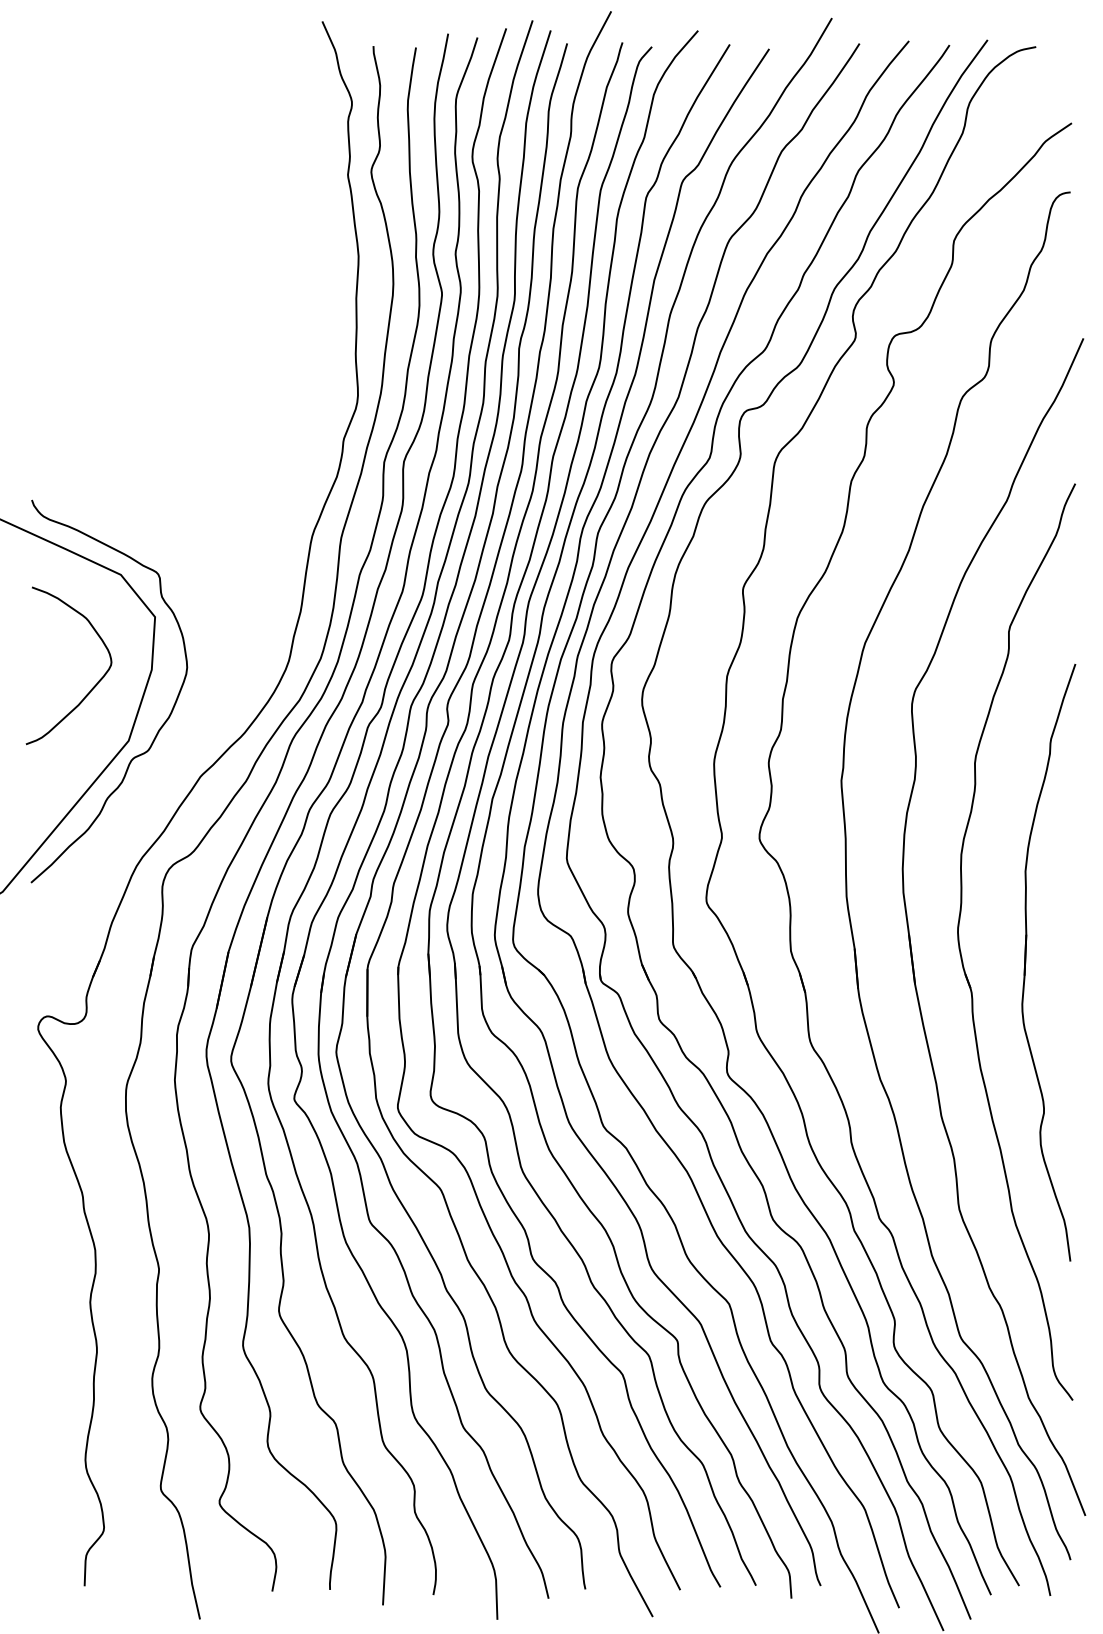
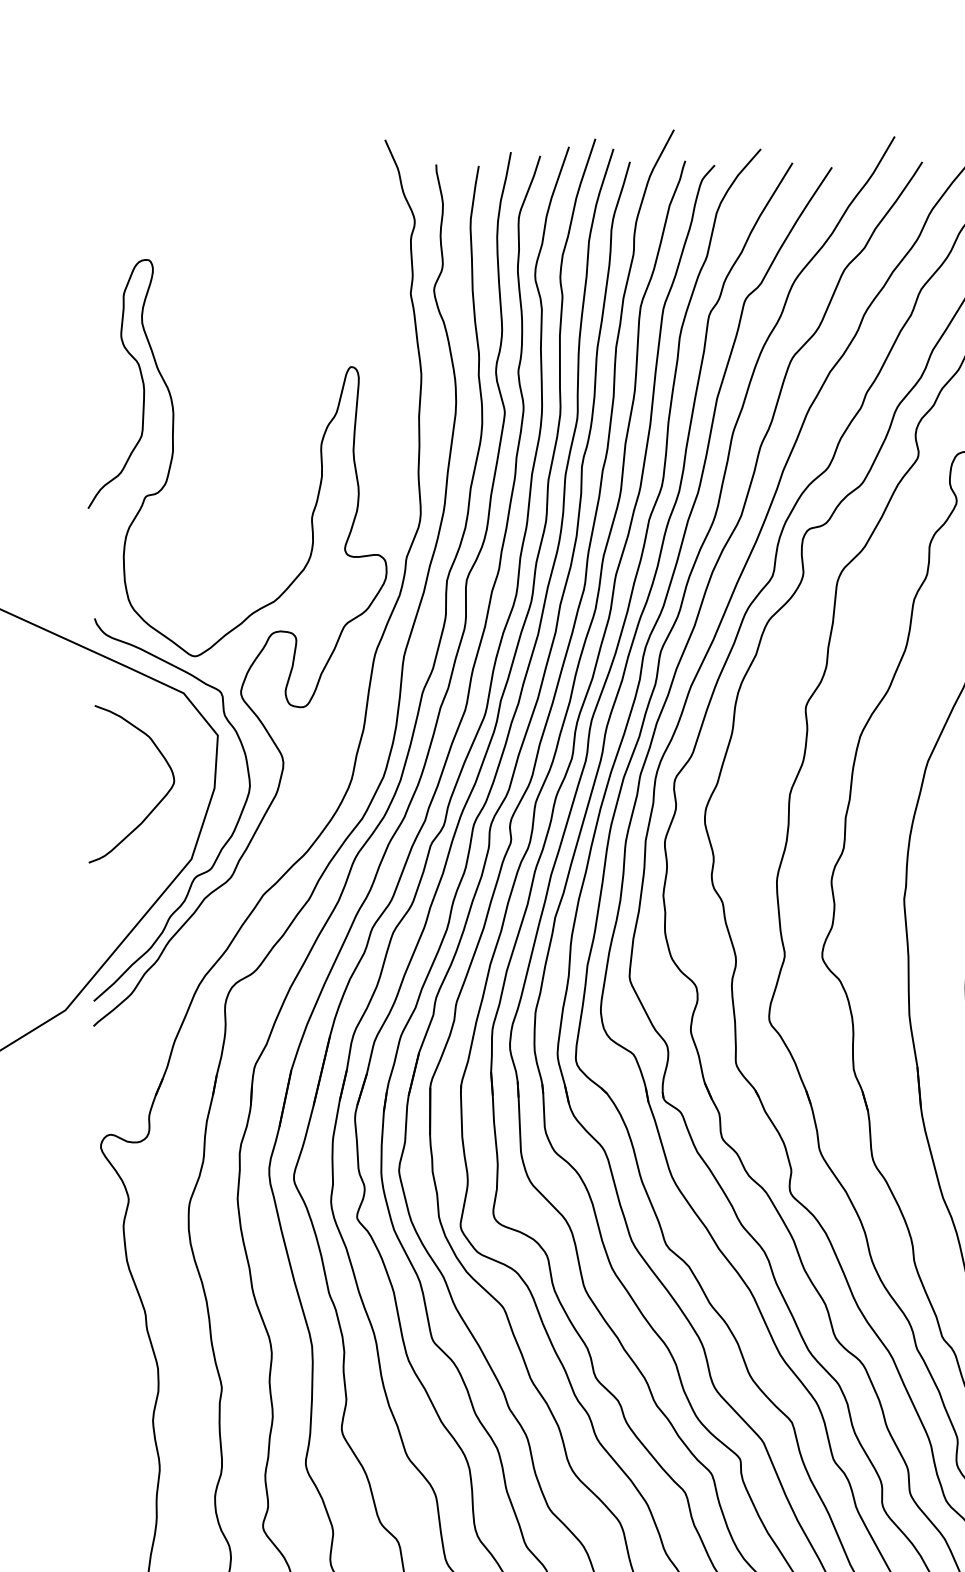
curve: (166, 515) -> (229, 633), added

